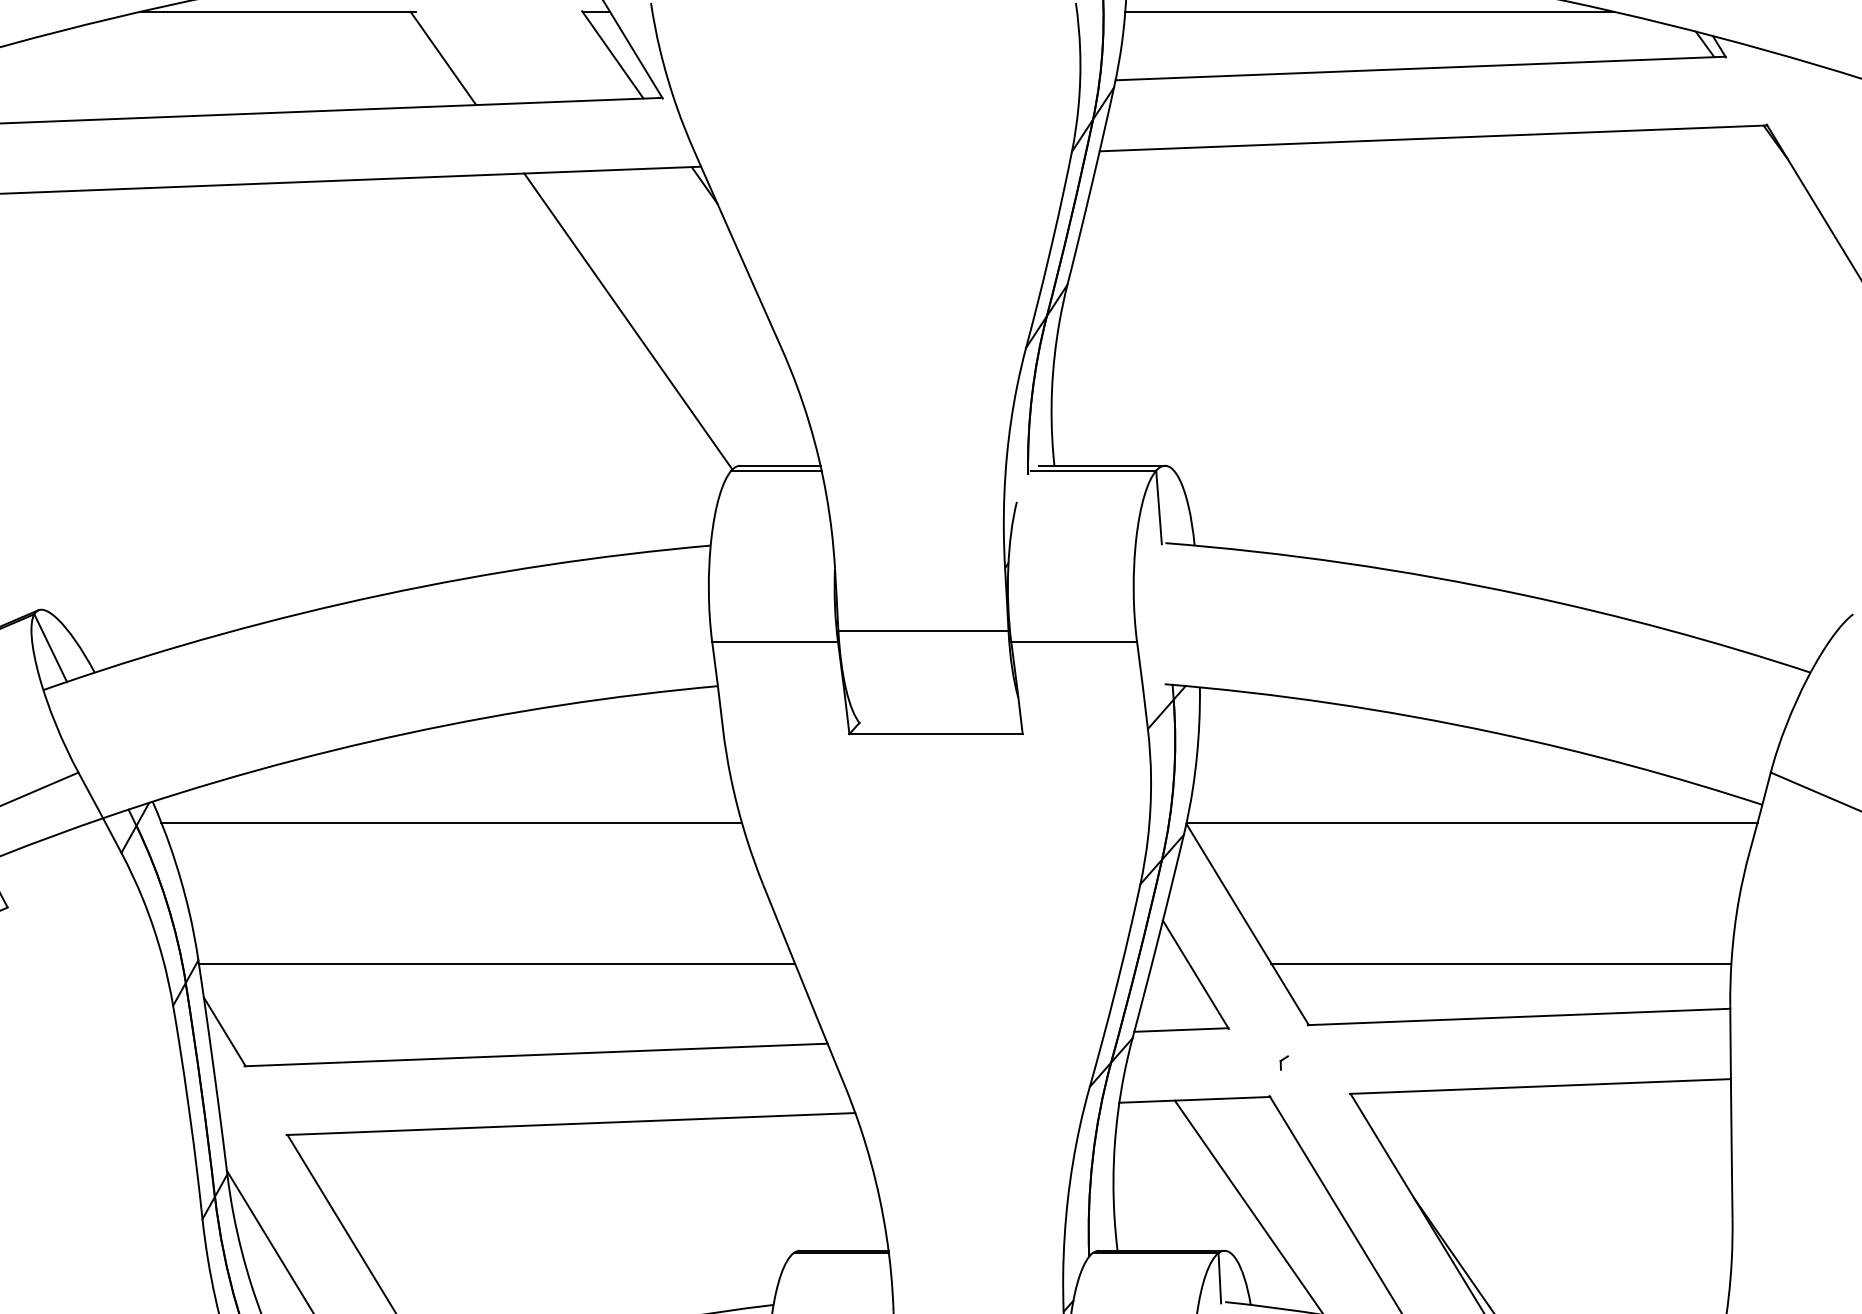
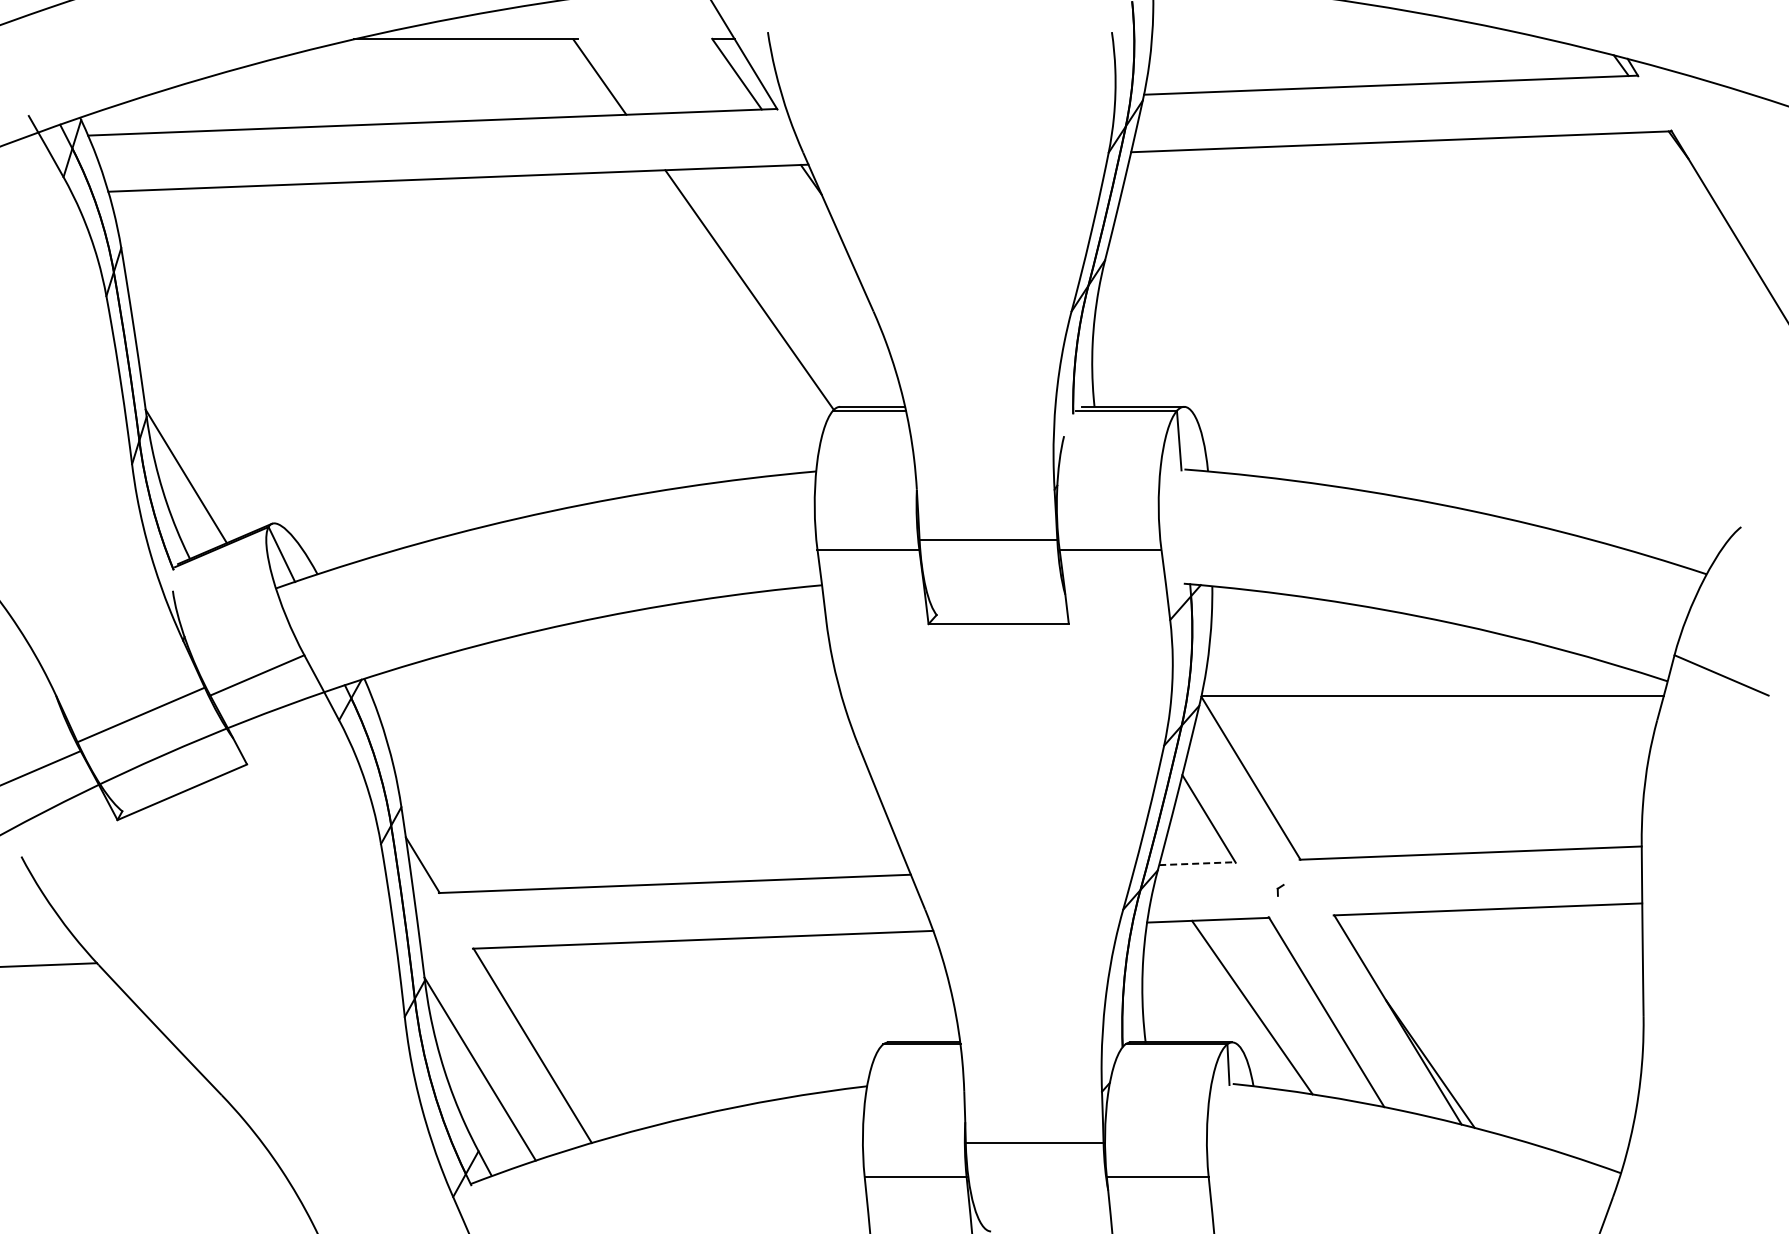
line: (1369, 12) -> (1349, 39), removed
line: (451, 822) -> (606, 695), removed
line: (496, 963) -> (642, 809), removed
line: (1501, 963) -> (1456, 809), removed
line: (1181, 1029) -> (1197, 863), solid -> dashed

